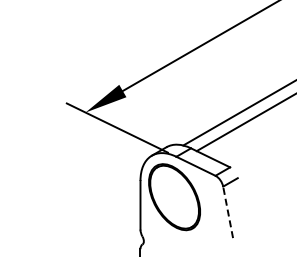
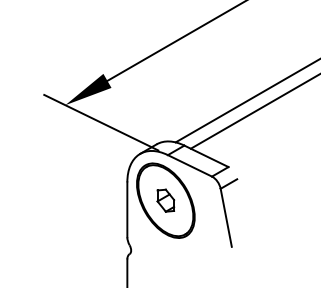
part: (174, 197) -> (165, 201), added
line: (228, 211) -> (226, 216), dashed -> solid

